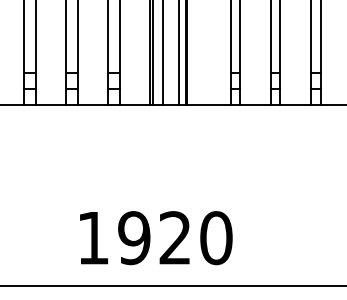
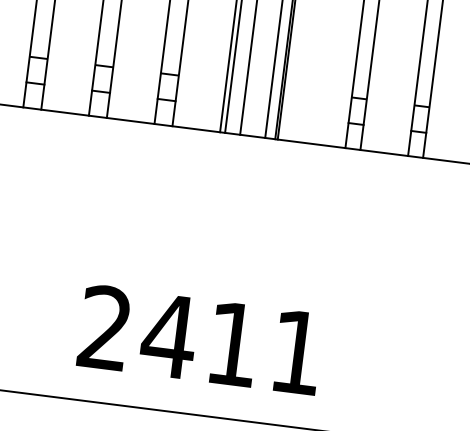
text: (154, 238) -> (200, 340), 1920 -> 2411

